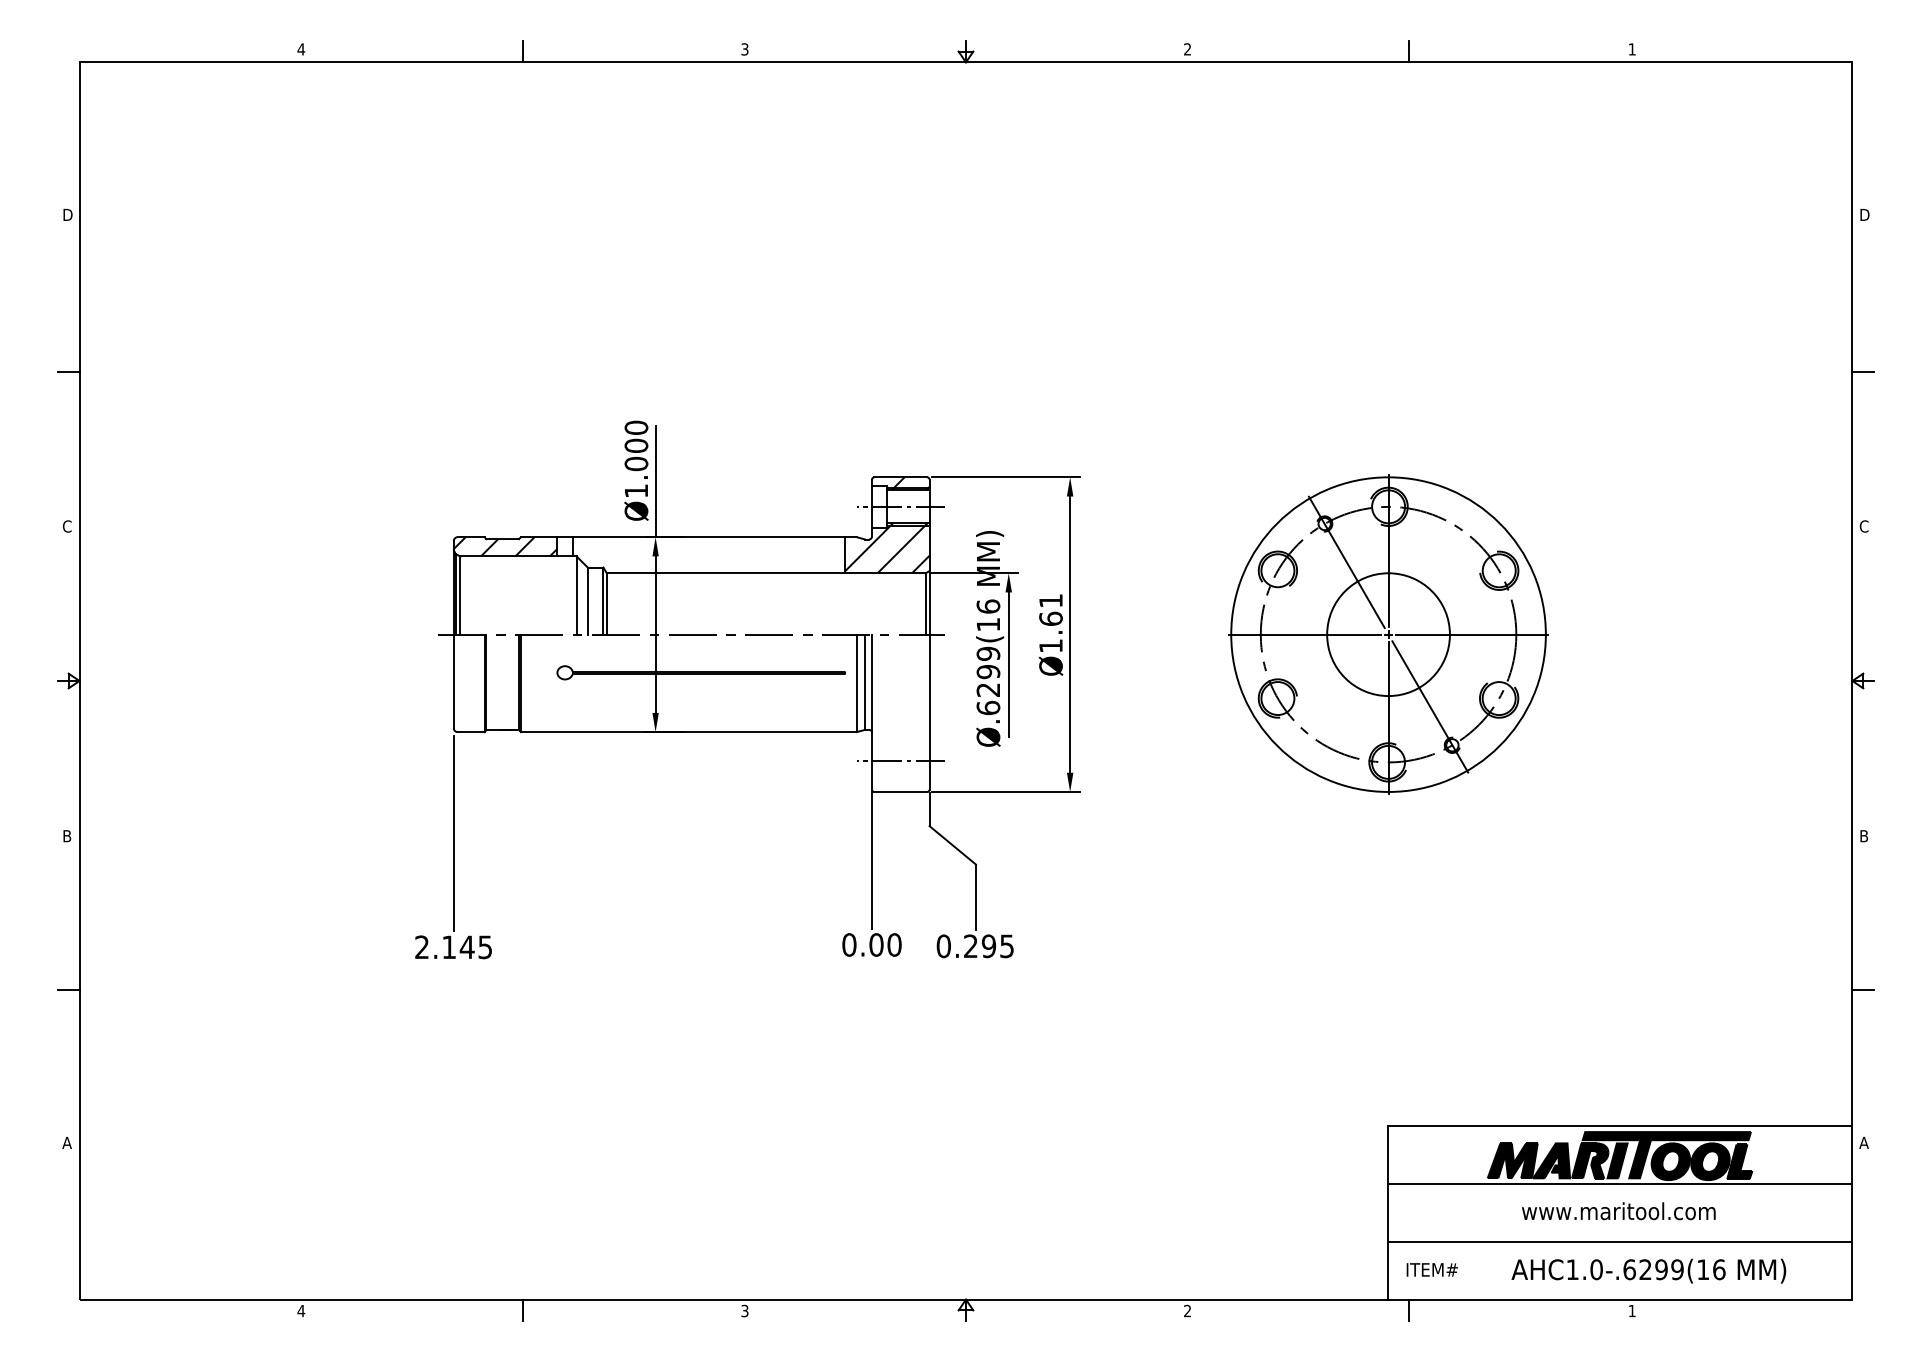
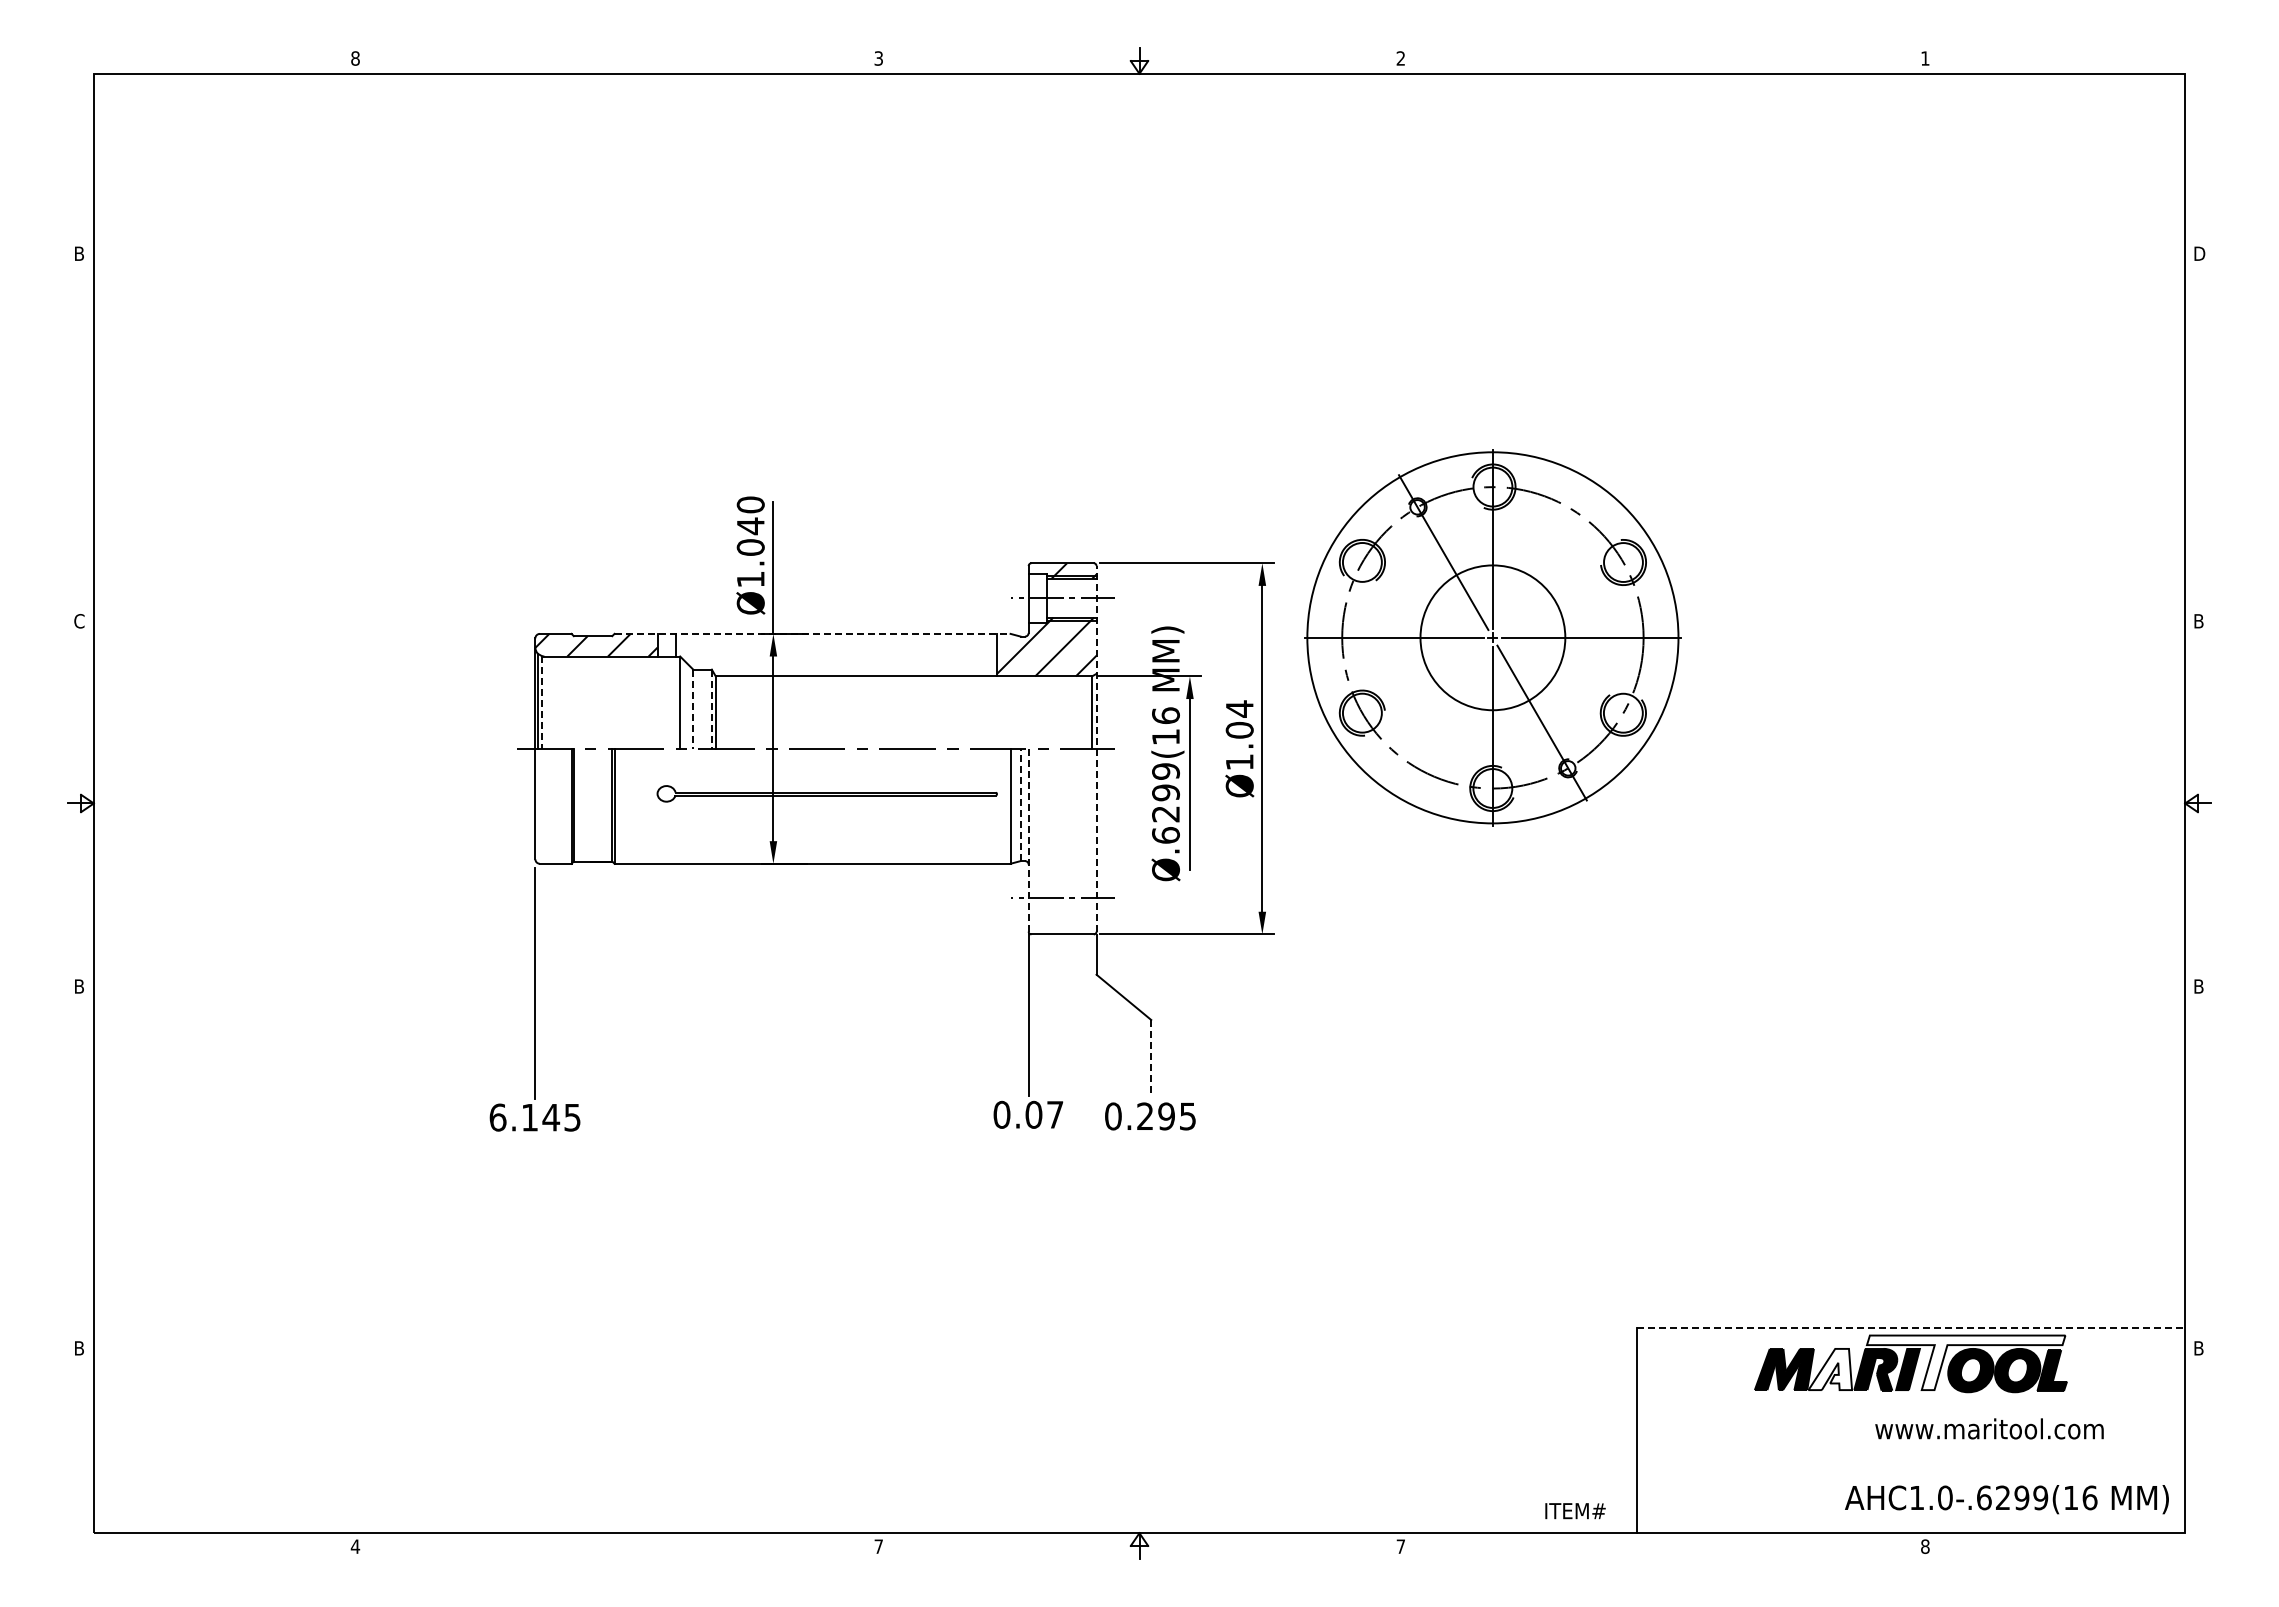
text: (301, 49) -> (355, 58), 4 -> 8
line: (522, 51) -> (616, 60), removed
line: (1409, 51) -> (1662, 60), removed
text: (68, 214) -> (80, 253), D -> B
line: (68, 371) -> (80, 438), removed
line: (1862, 371) -> (2197, 438), removed
text: (636, 446) -> (750, 526), Ø1.000 -> Ø1.040
text: (1863, 526) -> (2198, 621), C -> B
line: (689, 536) -> (813, 633), solid -> dashed
line: (459, 596) -> (542, 703), solid -> dashed
line: (587, 601) -> (693, 709), solid -> dashed
line: (603, 601) -> (711, 709), solid -> dashed
text: (1050, 609) -> (1239, 719), Ø1.61 -> Ø1.04
line: (929, 634) -> (1096, 748), solid -> dashed
part: (1388, 634) -> (1492, 637), moved
line: (865, 681) -> (1020, 804), solid -> dashed
line: (871, 711) -> (1028, 839), solid -> dashed
line: (976, 897) -> (1151, 1058), solid -> dashed
text: (894, 944) -> (1055, 1114), 0.00 -> 0.07
text: (421, 947) -> (497, 1117), 2.145 -> 6.145
line: (68, 990) -> (80, 1168), removed
line: (1862, 990) -> (2197, 1168), removed
line: (1620, 1125) -> (1911, 1327), solid -> dashed
text: (66, 1143) -> (78, 1348), A -> B
text: (1863, 1143) -> (2198, 1348), A -> B
fill: (1666, 1154) -> (1965, 1362), removed
fill: (1551, 1160) -> (1830, 1369), removed
line: (1619, 1183) -> (1910, 1396), removed
text: (1618, 1210) -> (1989, 1428), moved
line: (1619, 1241) -> (1910, 1464), removed
text: (1432, 1270) -> (1575, 1511), moved
text: (1648, 1271) -> (2006, 1499), moved
line: (522, 1310) -> (616, 1545), removed
text: (744, 1310) -> (878, 1546), 3 -> 7
text: (1187, 1310) -> (1400, 1546), 2 -> 7
line: (1409, 1310) -> (1662, 1545), removed
text: (1632, 1310) -> (1925, 1546), 1 -> 8

